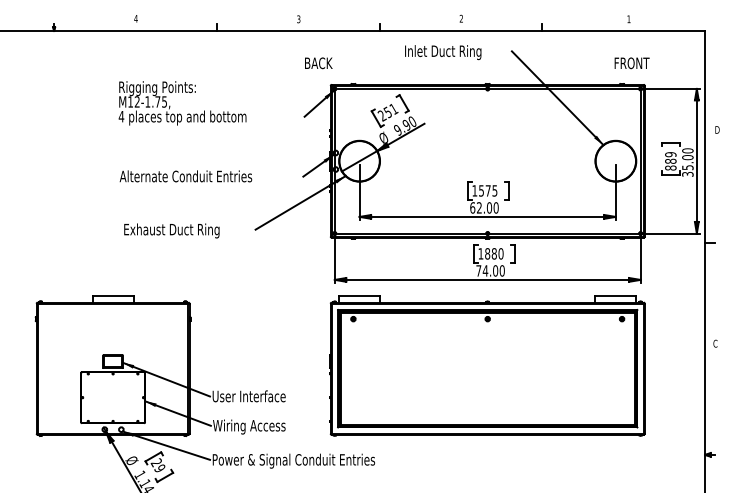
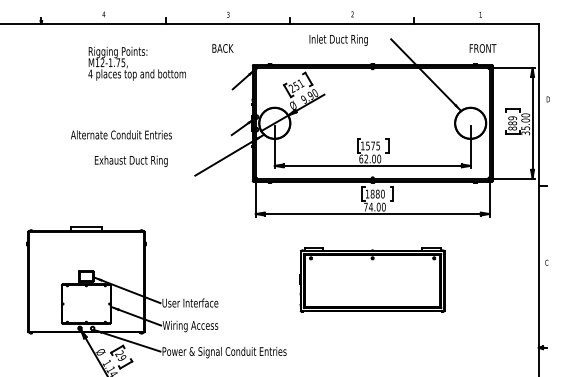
text: (318, 63) -> (222, 48), moved
text: (182, 103) -> (137, 63), moved
text: (185, 176) -> (121, 134), moved
text: (171, 230) -> (131, 160), moved
part: (487, 365) -> (372, 279), size x0.6

